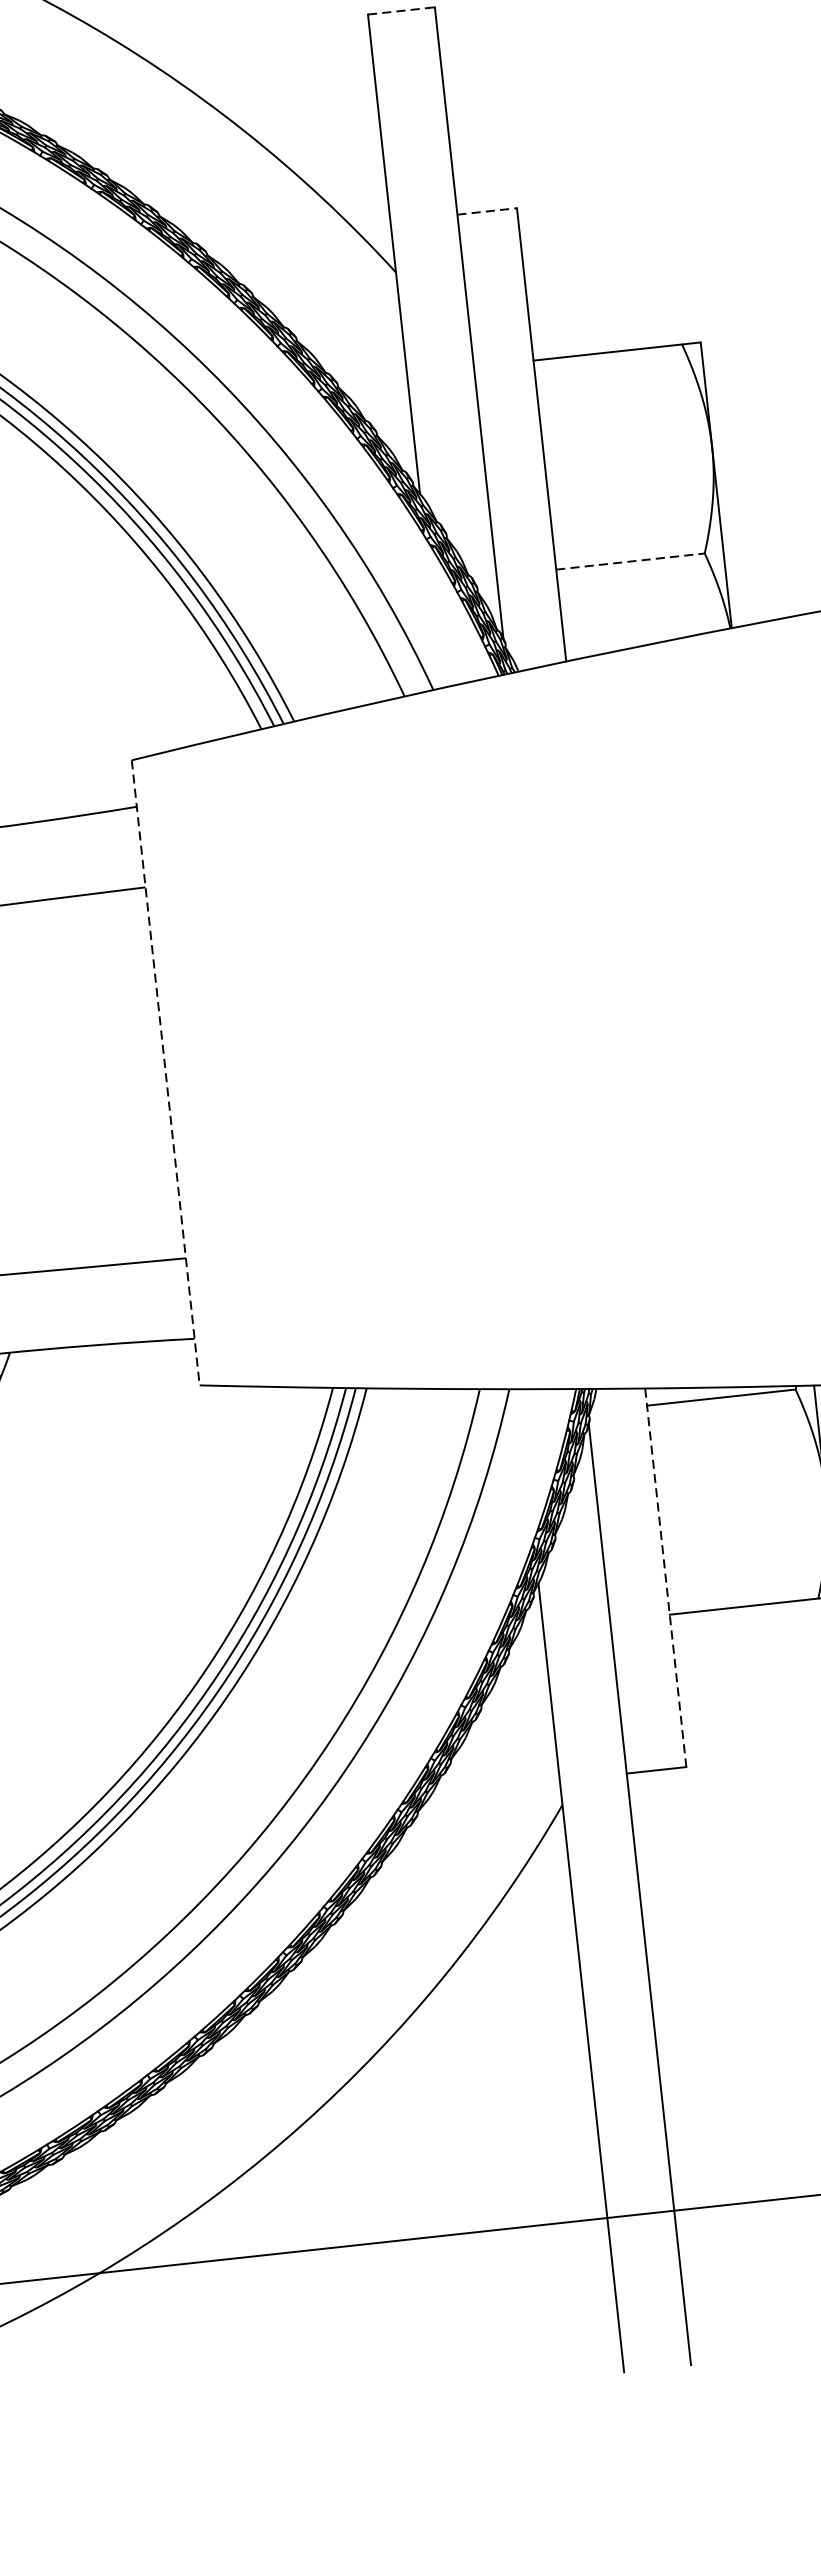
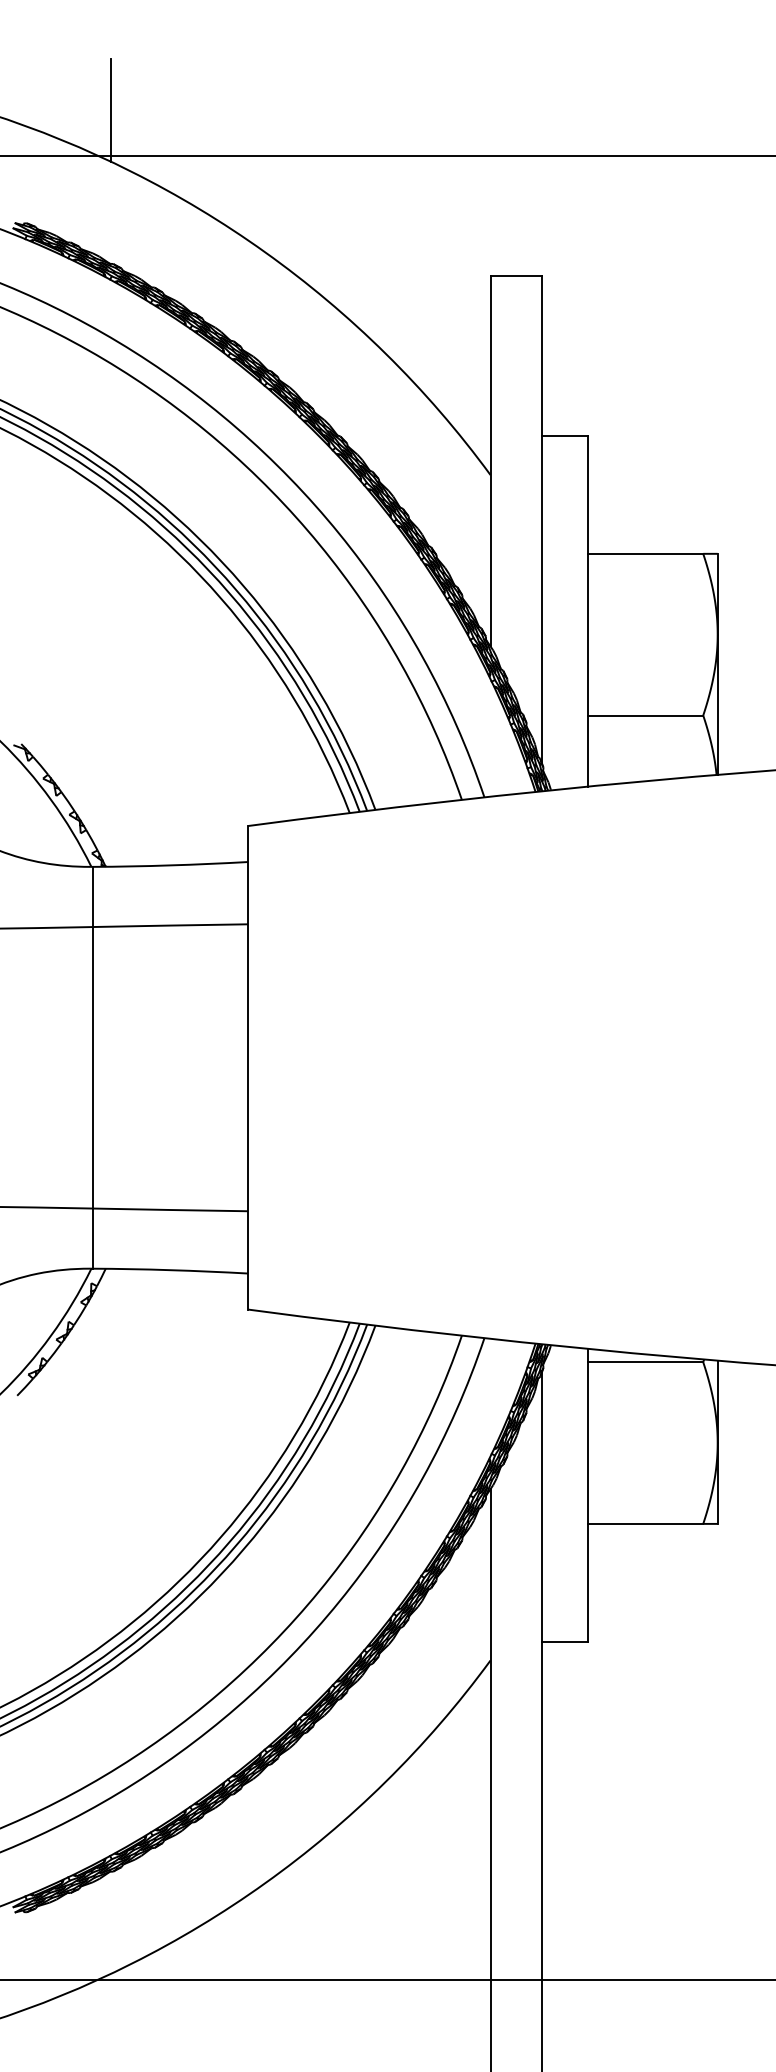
line: (401, 10) -> (516, 275), dashed -> solid
line: (487, 210) -> (565, 435), dashed -> solid
line: (631, 561) -> (646, 715), dashed -> solid
line: (166, 1072) -> (248, 1067), dashed -> solid
line: (665, 1577) -> (588, 1495), dashed -> solid

